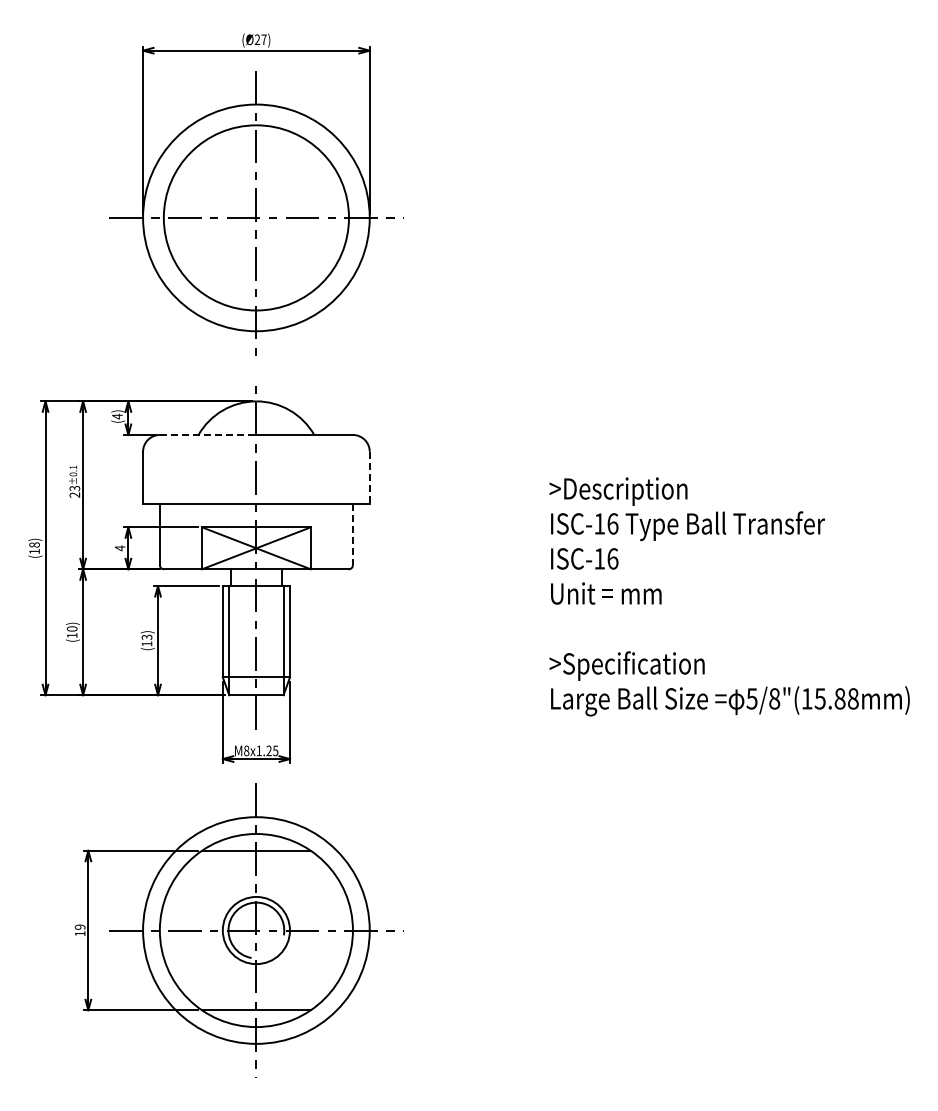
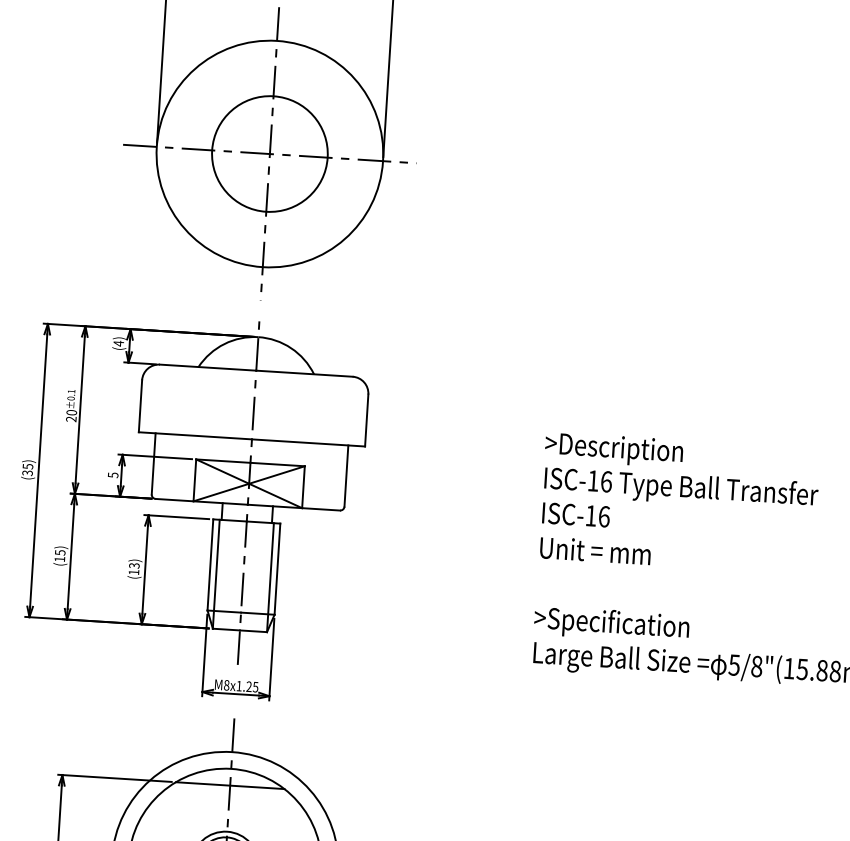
circle: (256, 217) -> (270, 153), size x0.62
line: (208, 434) -> (208, 367), dashed -> solid
line: (369, 478) -> (366, 421), dashed -> solid
text: (74, 488) -> (71, 412), 23 -> 20
line: (352, 534) -> (345, 476), dashed -> solid
text: (34, 548) -> (27, 470), (18) -> (35)
text: (120, 548) -> (113, 475), 4 -> 5
text: (71, 628) -> (59, 552), (10) -> (15)

